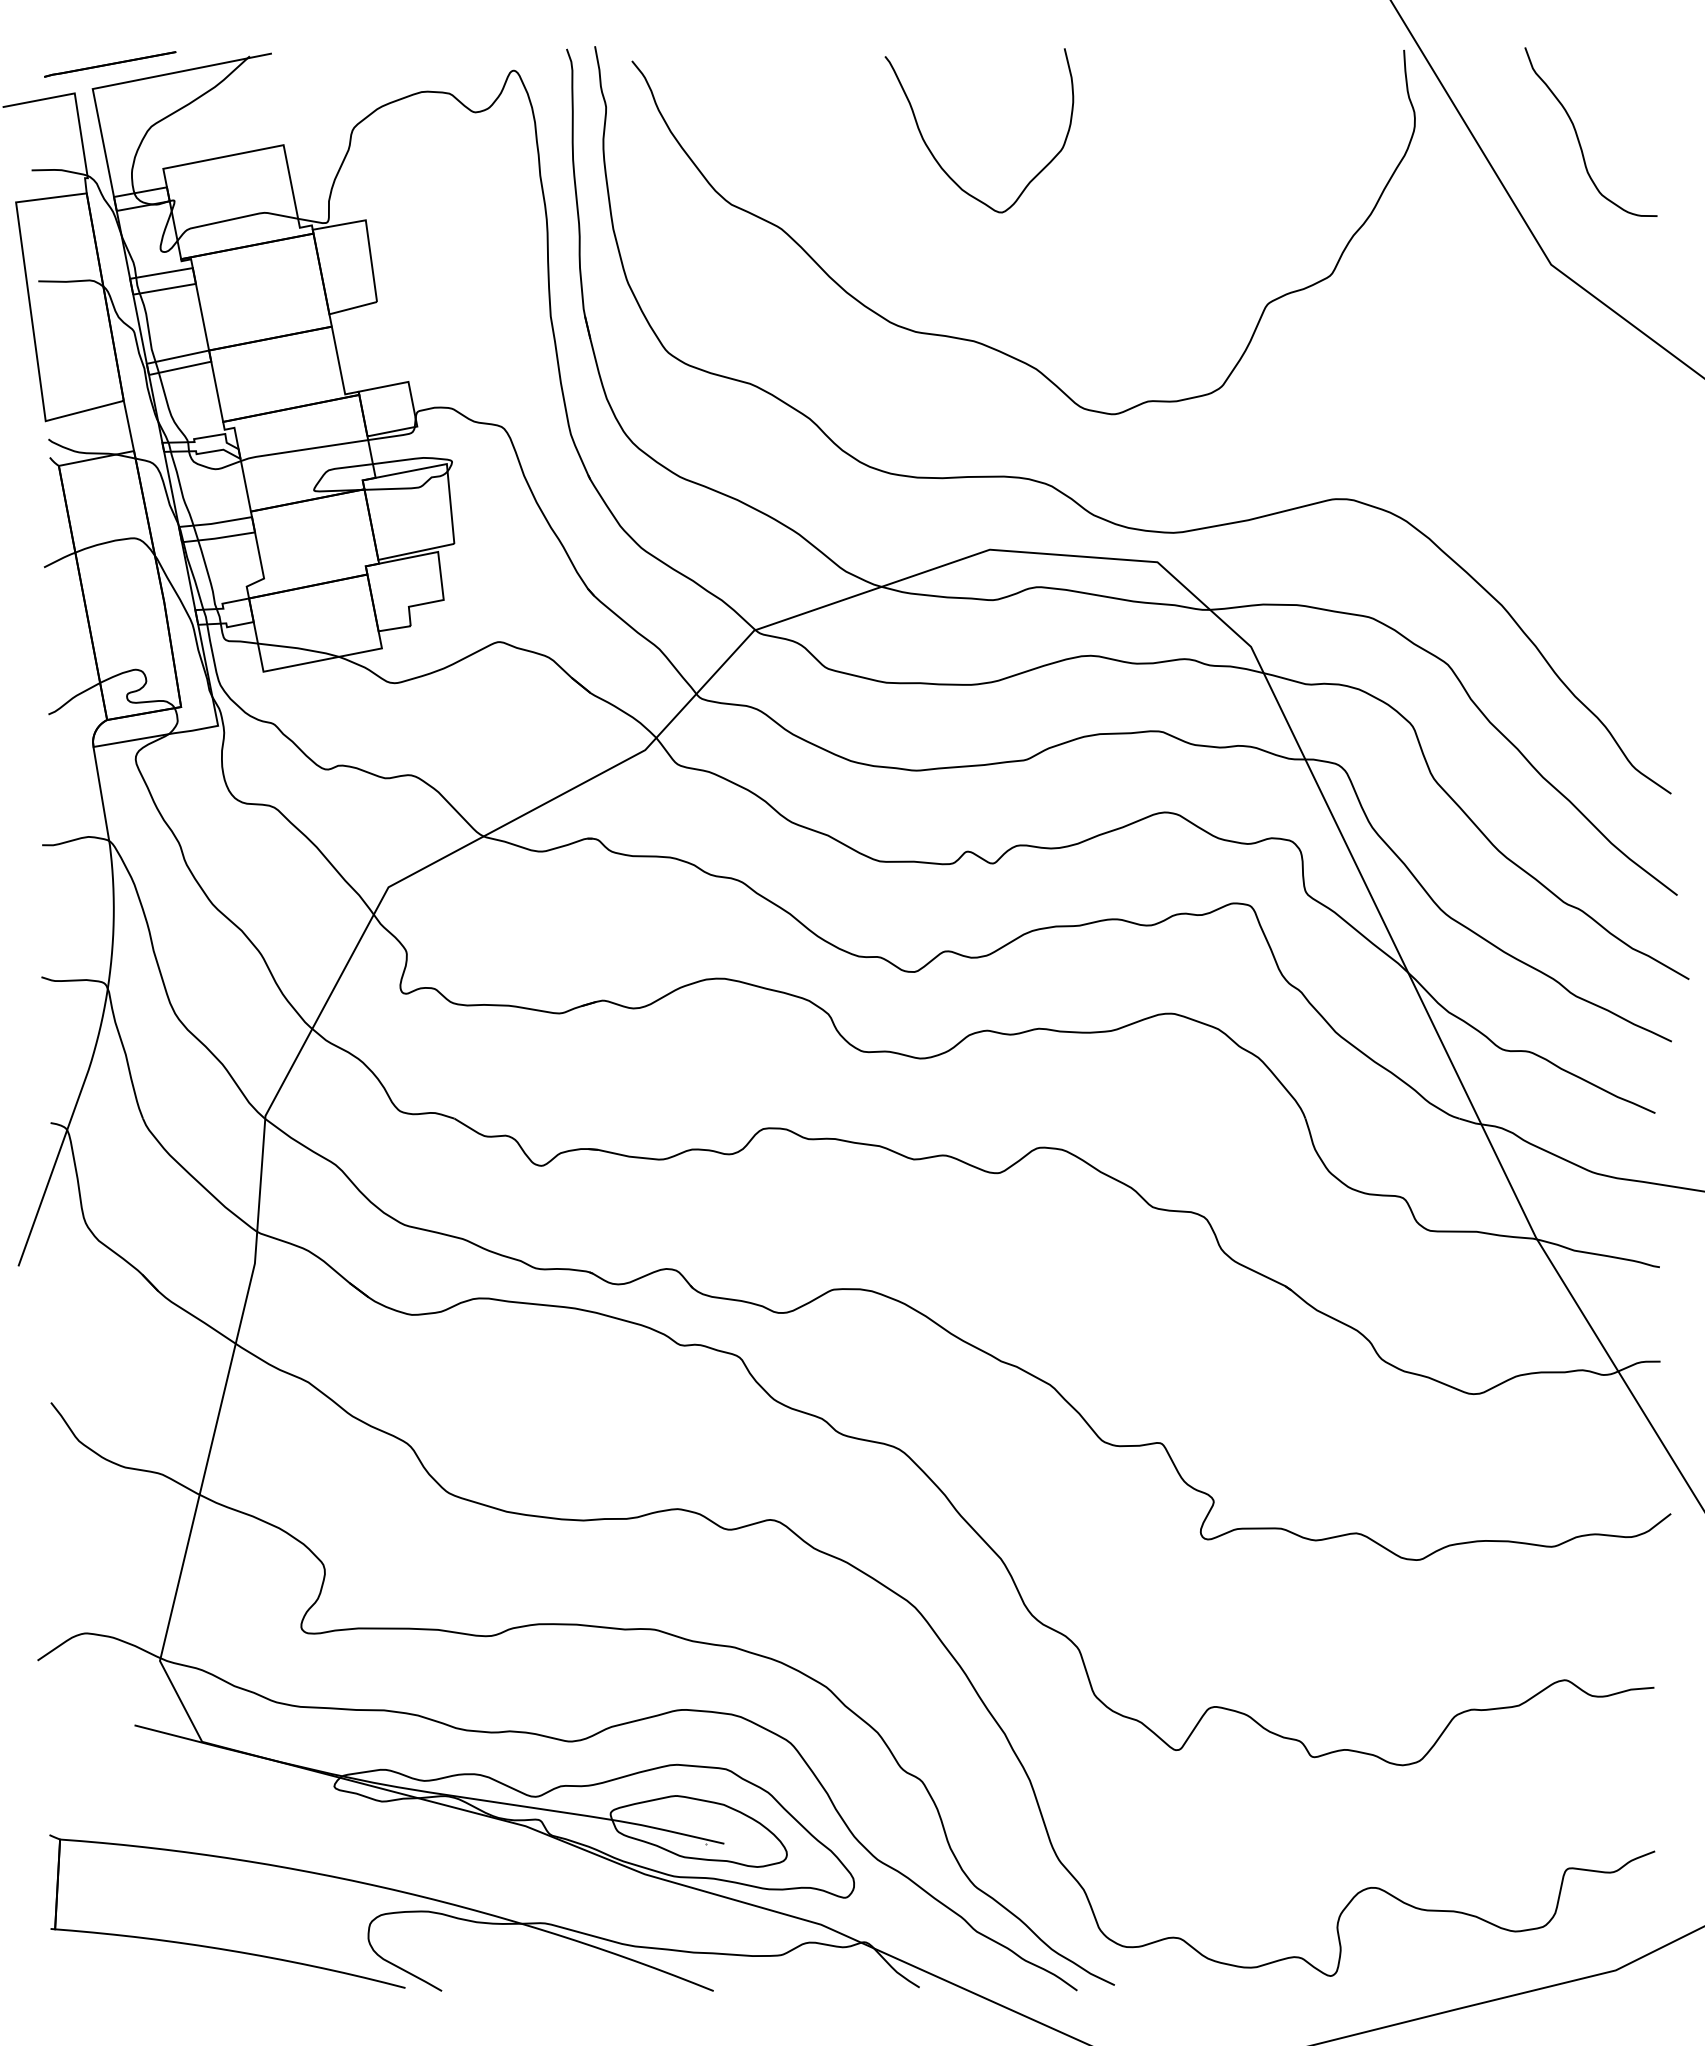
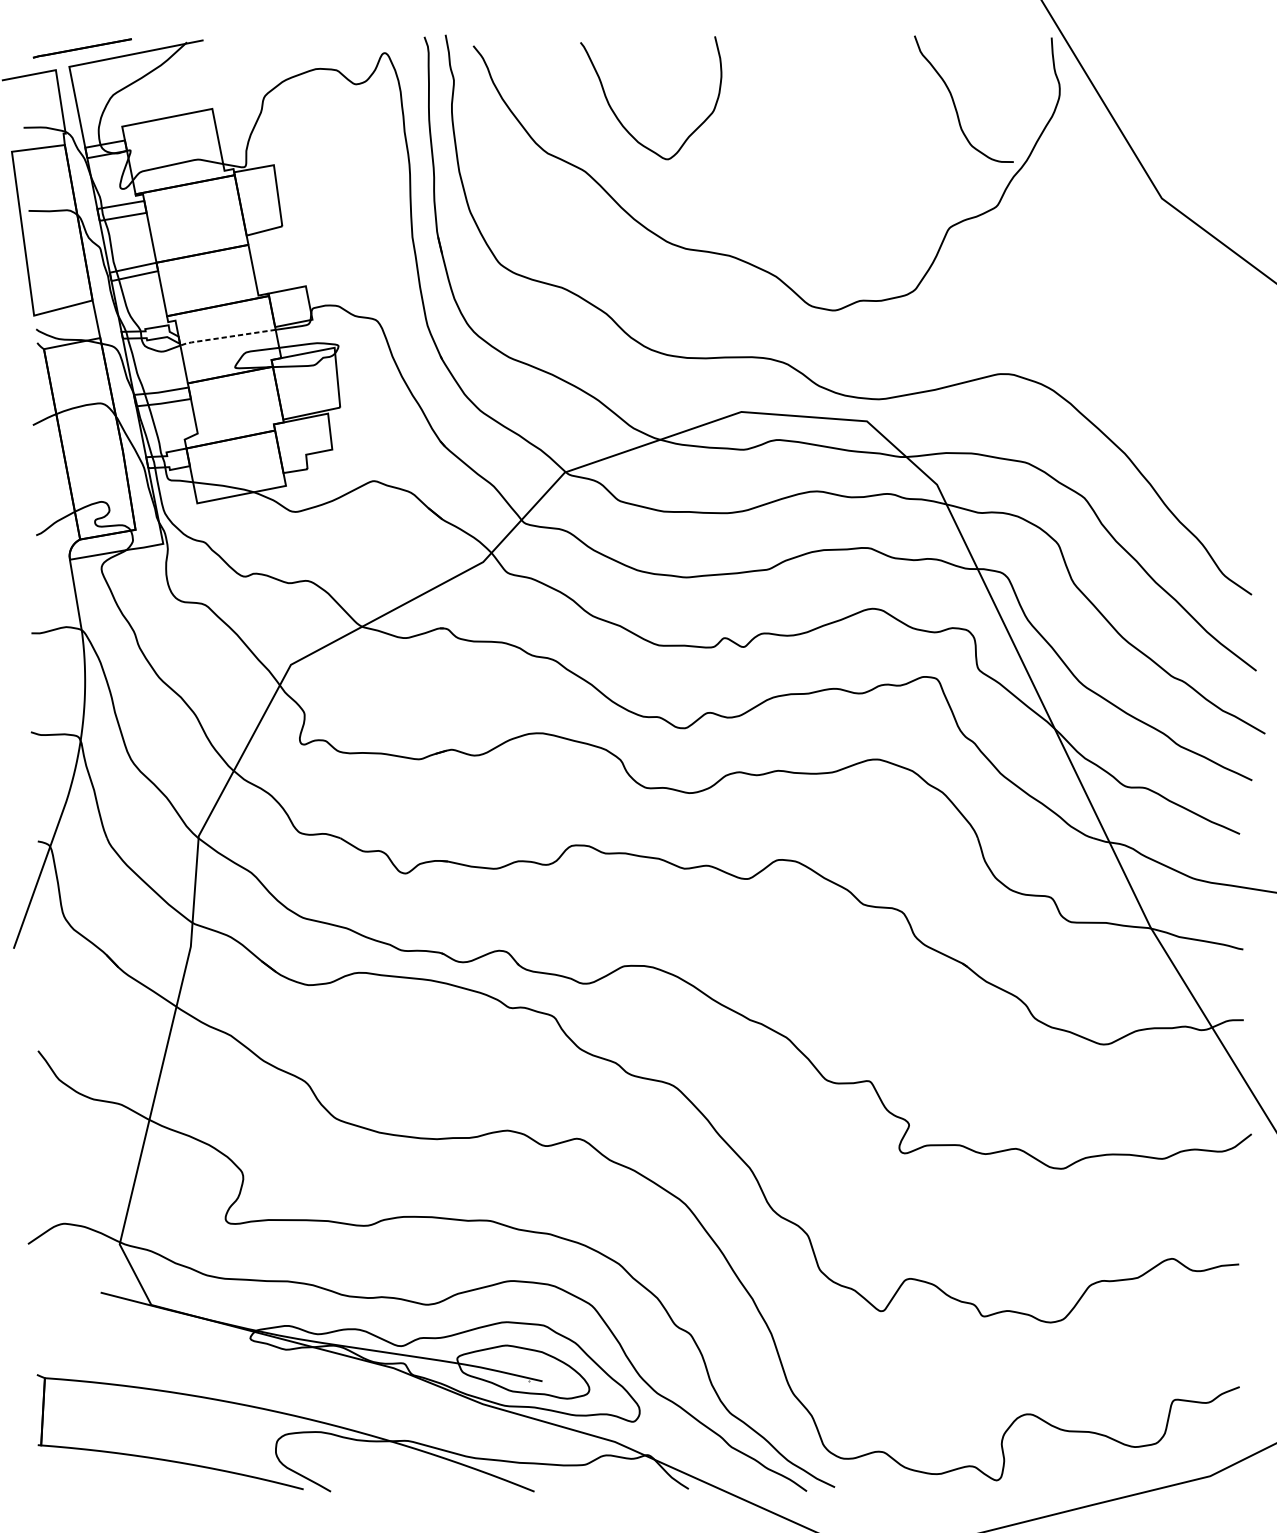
curve: (1578, 136) -> (954, 102), moved
curve: (938, 161) -> (620, 121), moved
line: (302, 449) -> (226, 336), solid -> dashed

